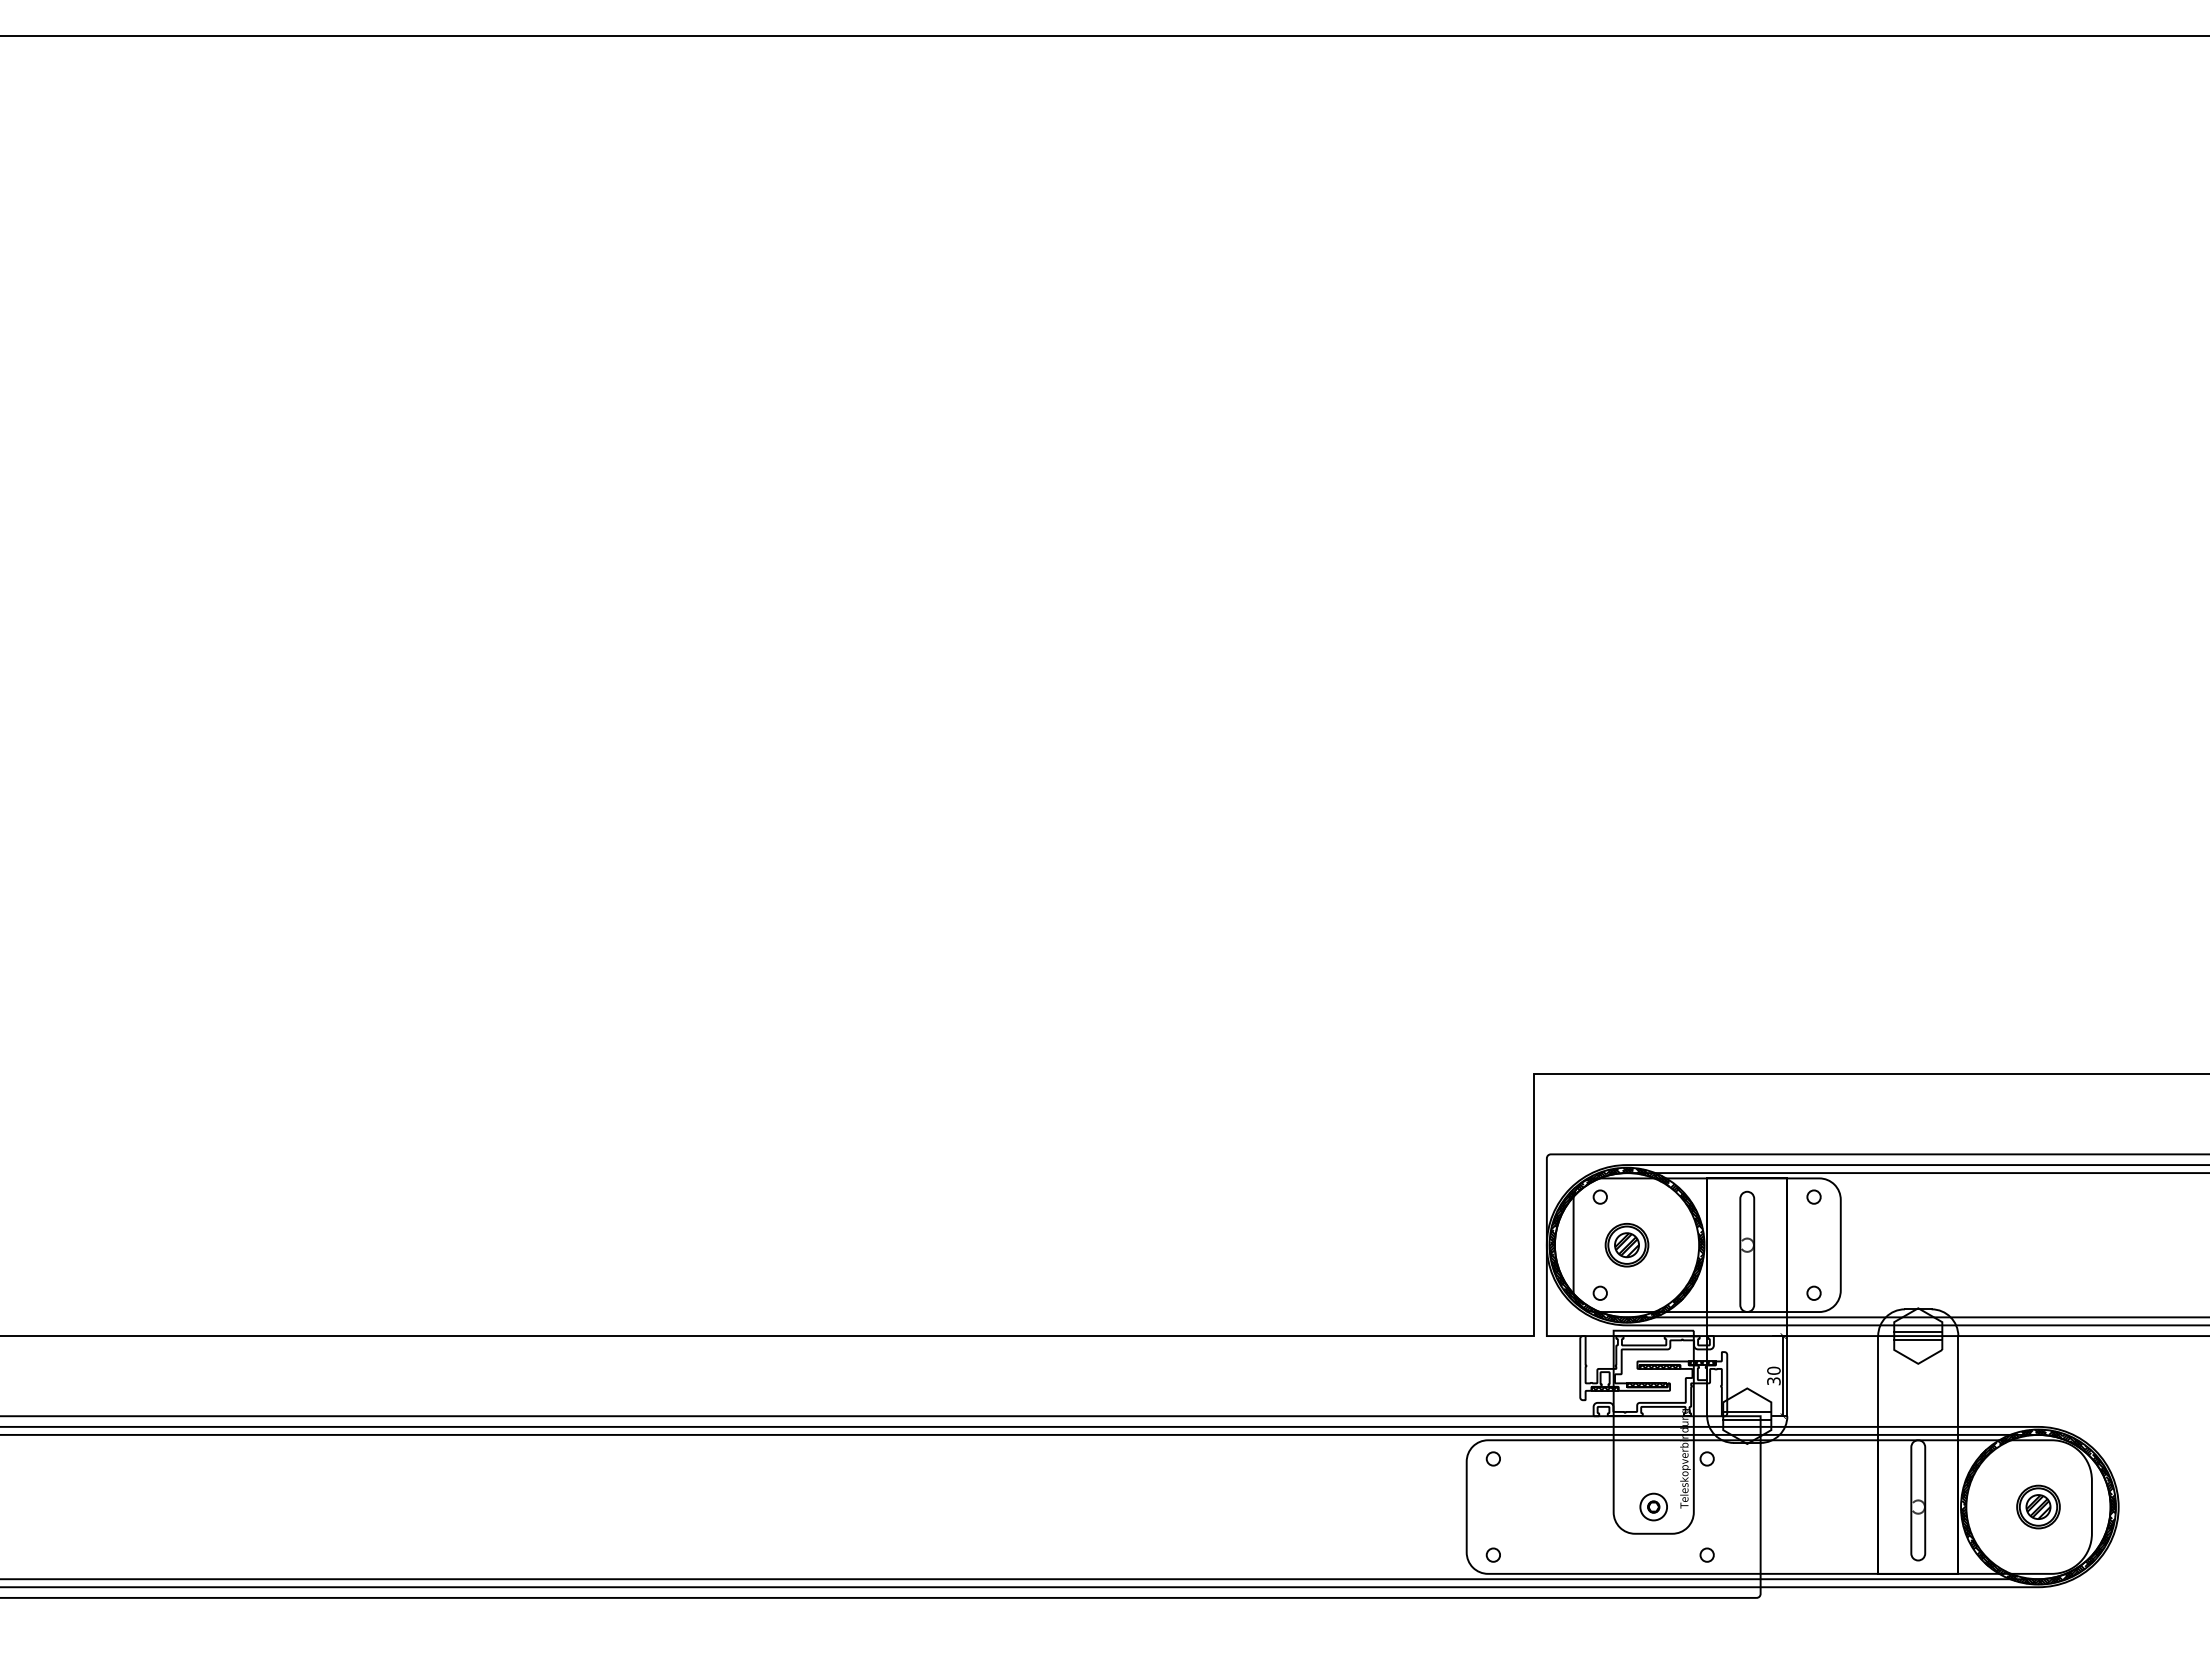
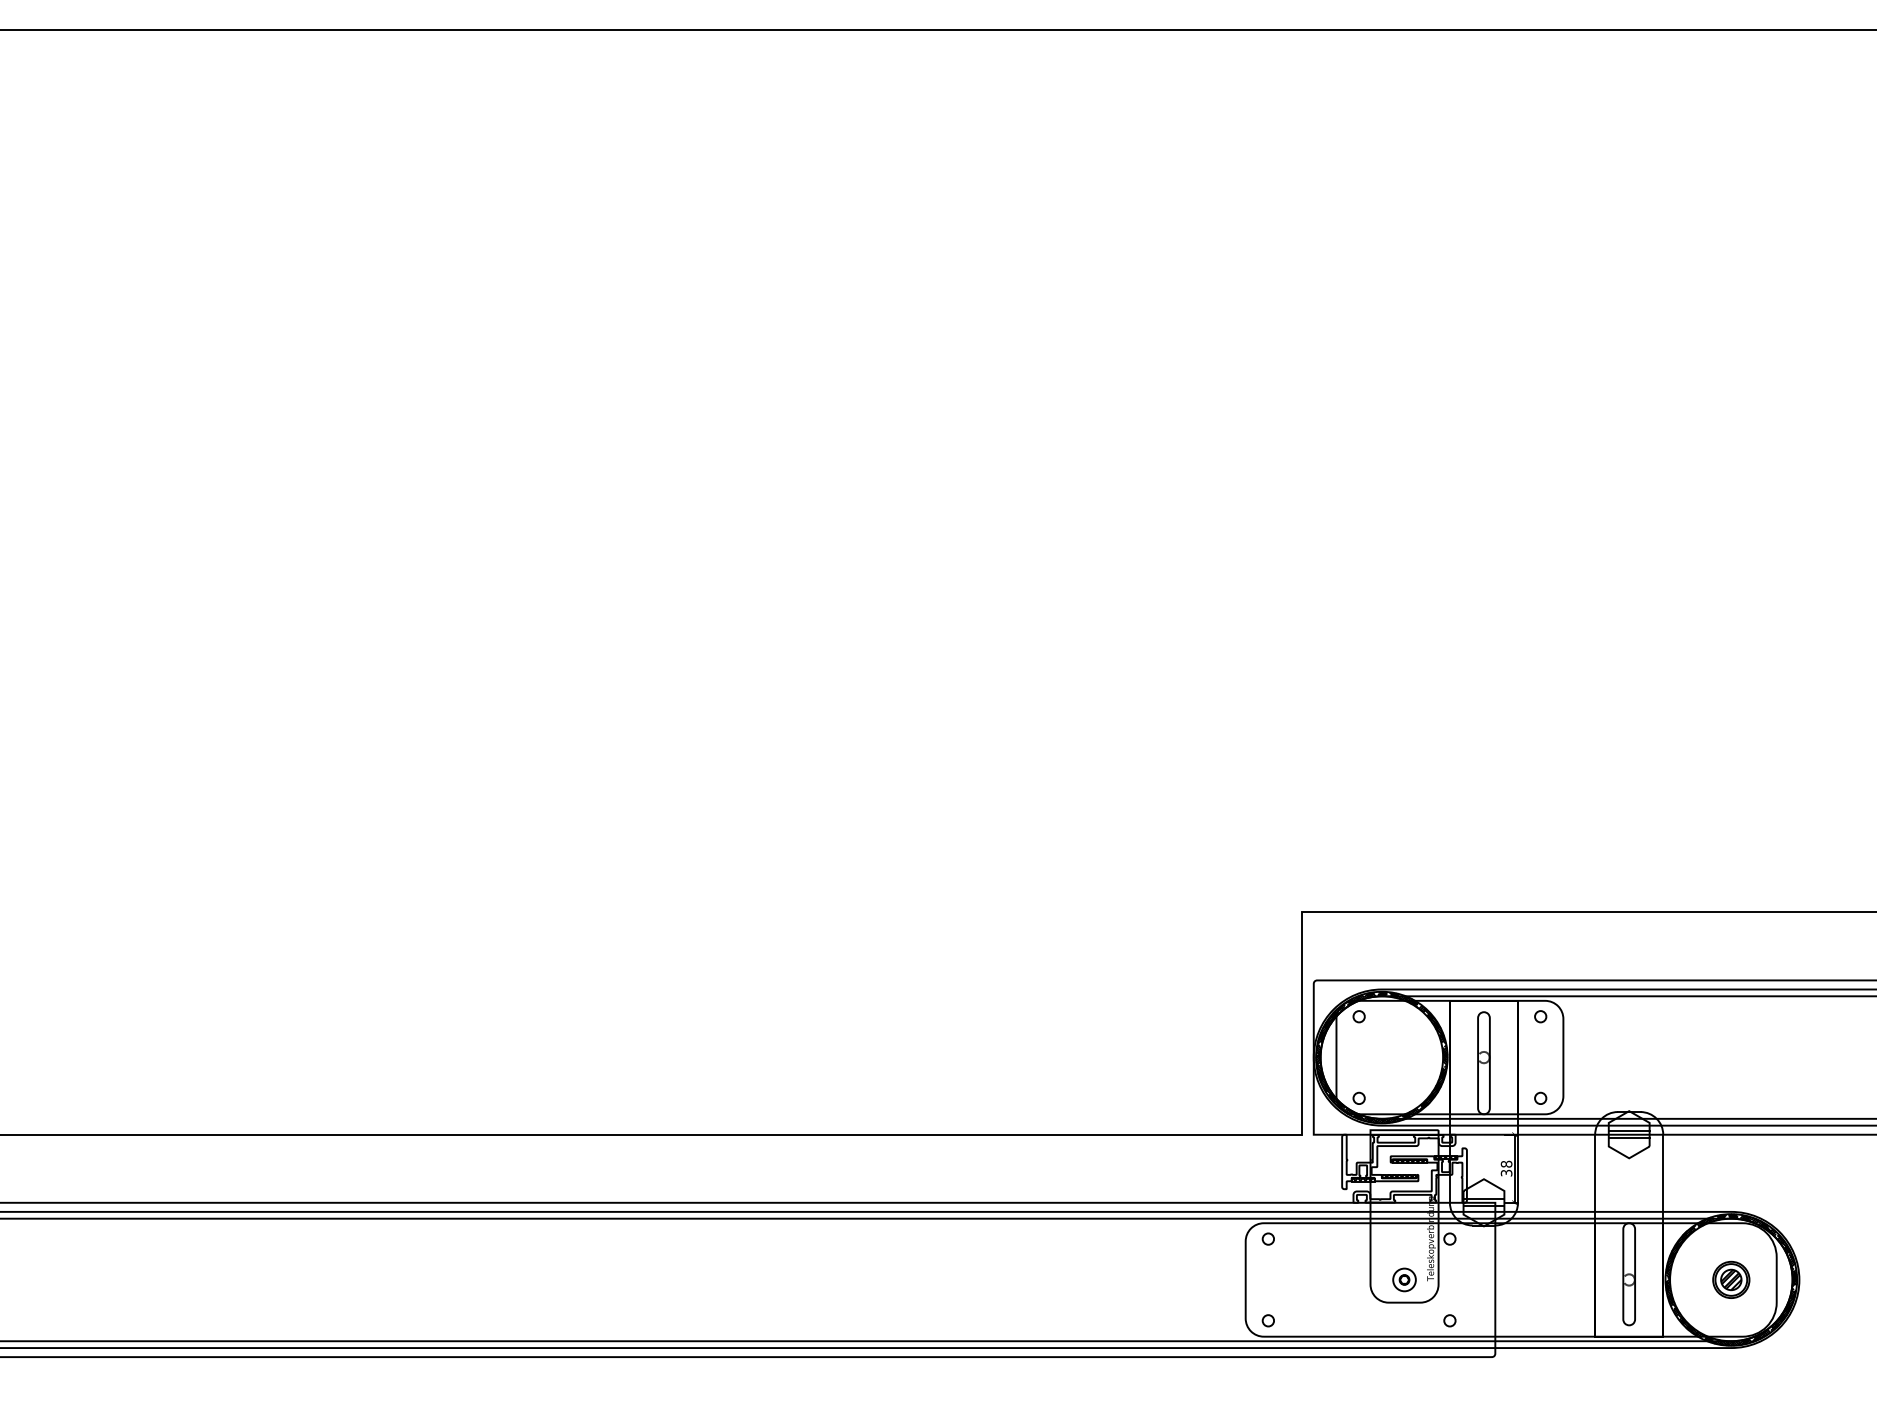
part: (1626, 1245) -> (1381, 1057), removed
text: (1773, 1370) -> (1506, 1163), 30 -> 38

